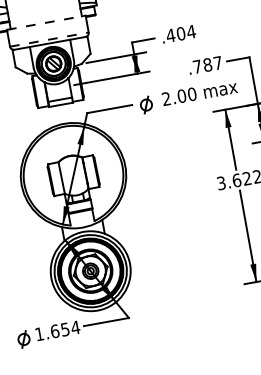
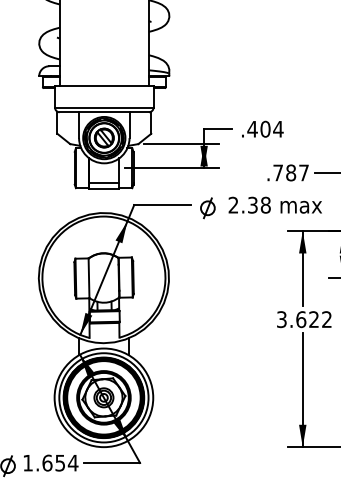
line: (46, 22) -> (104, 86), dashed -> solid
line: (49, 39) -> (104, 107), dashed -> solid
text: (186, 94) -> (258, 204), 2.00 -> 2.38

